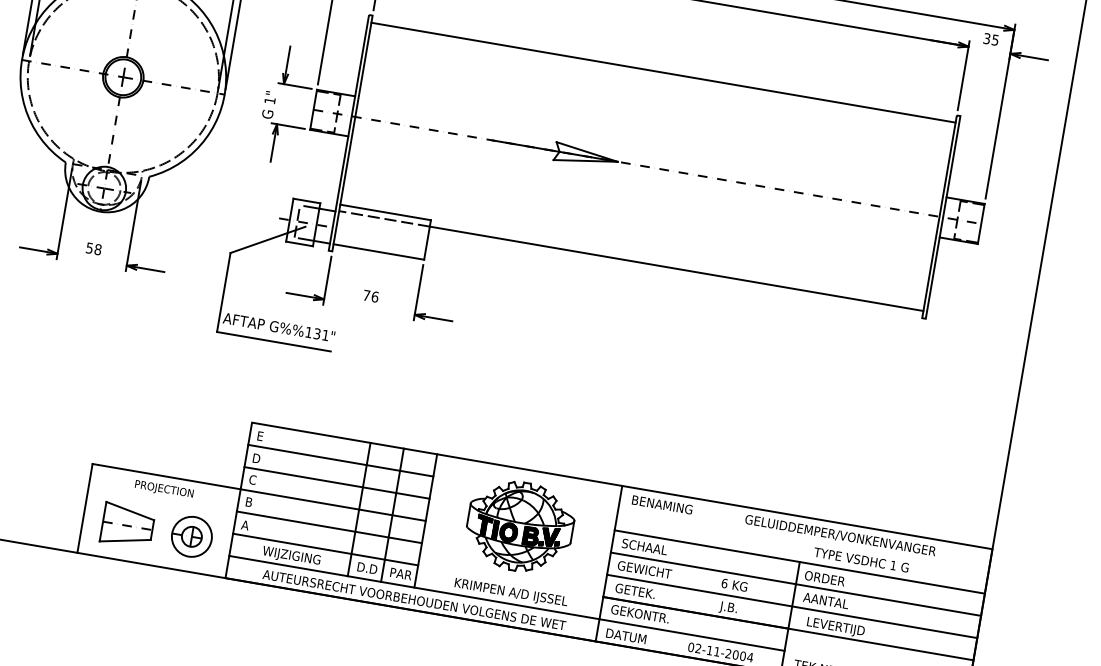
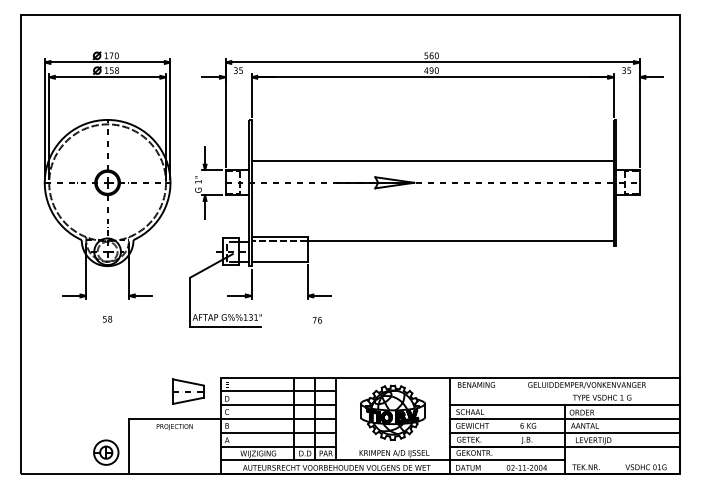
line: (663, 72) -> (432, 161), moved
text: (93, 249) -> (107, 319), moved
text: (371, 295) -> (317, 319), moved
part: (127, 525) -> (188, 391), moved
part: (192, 536) -> (106, 452), moved

